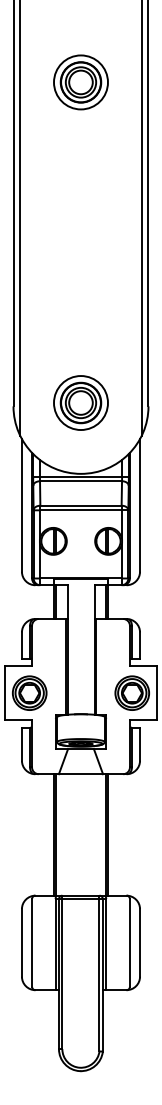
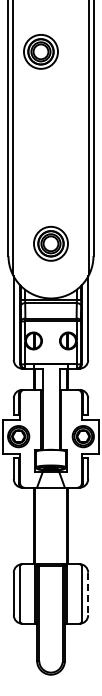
part: (80, 81) -> (40, 51), moved
part: (80, 402) -> (50, 243), moved
line: (140, 943) -> (88, 594), solid -> dashed

